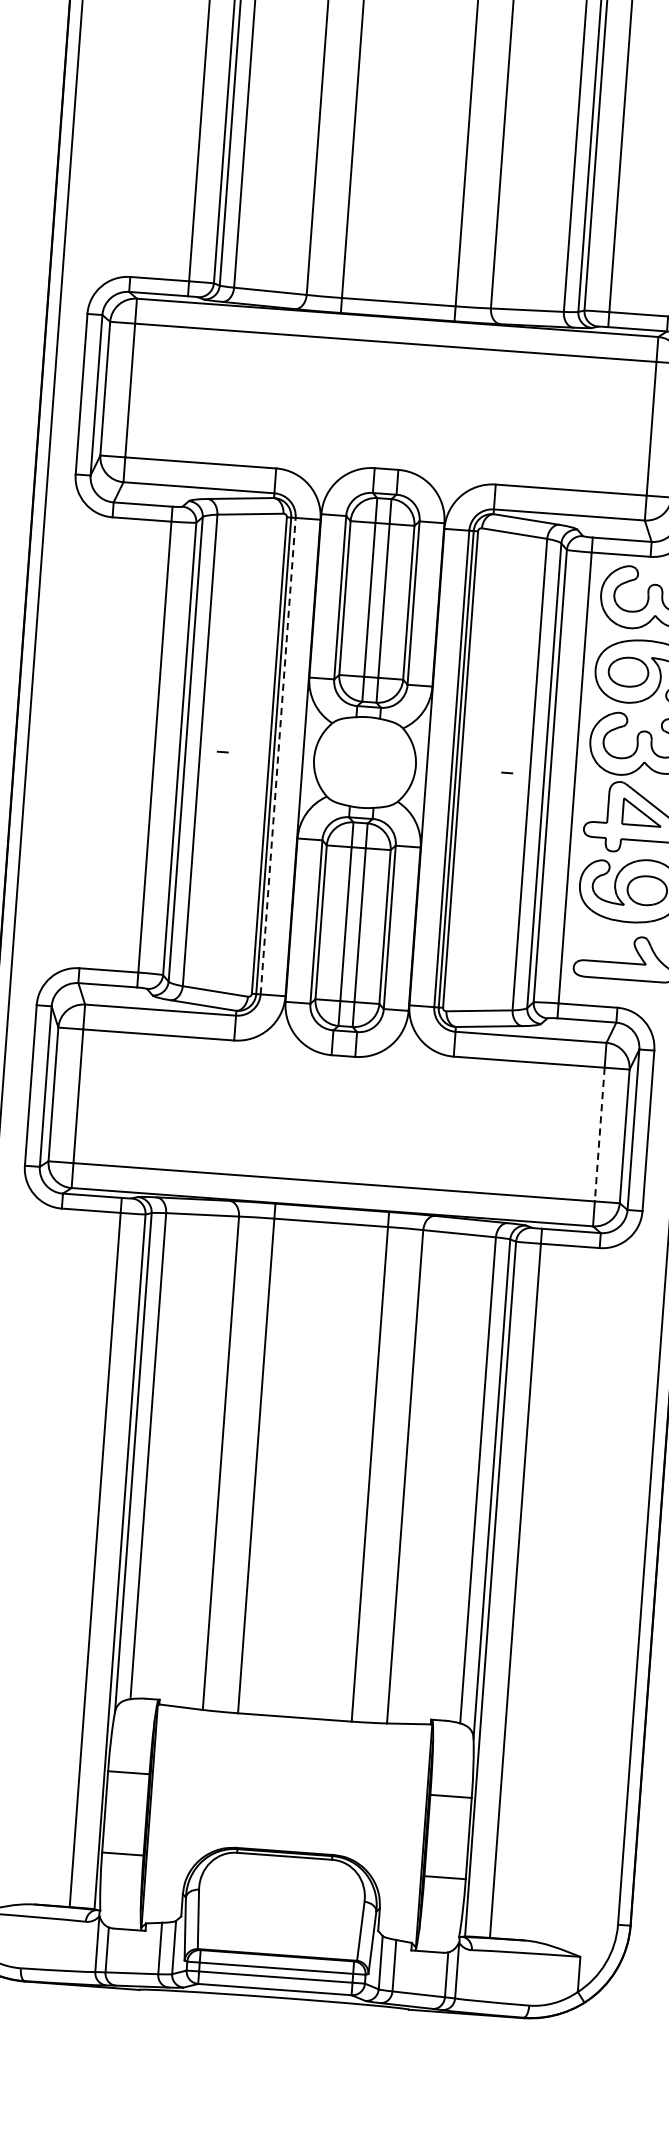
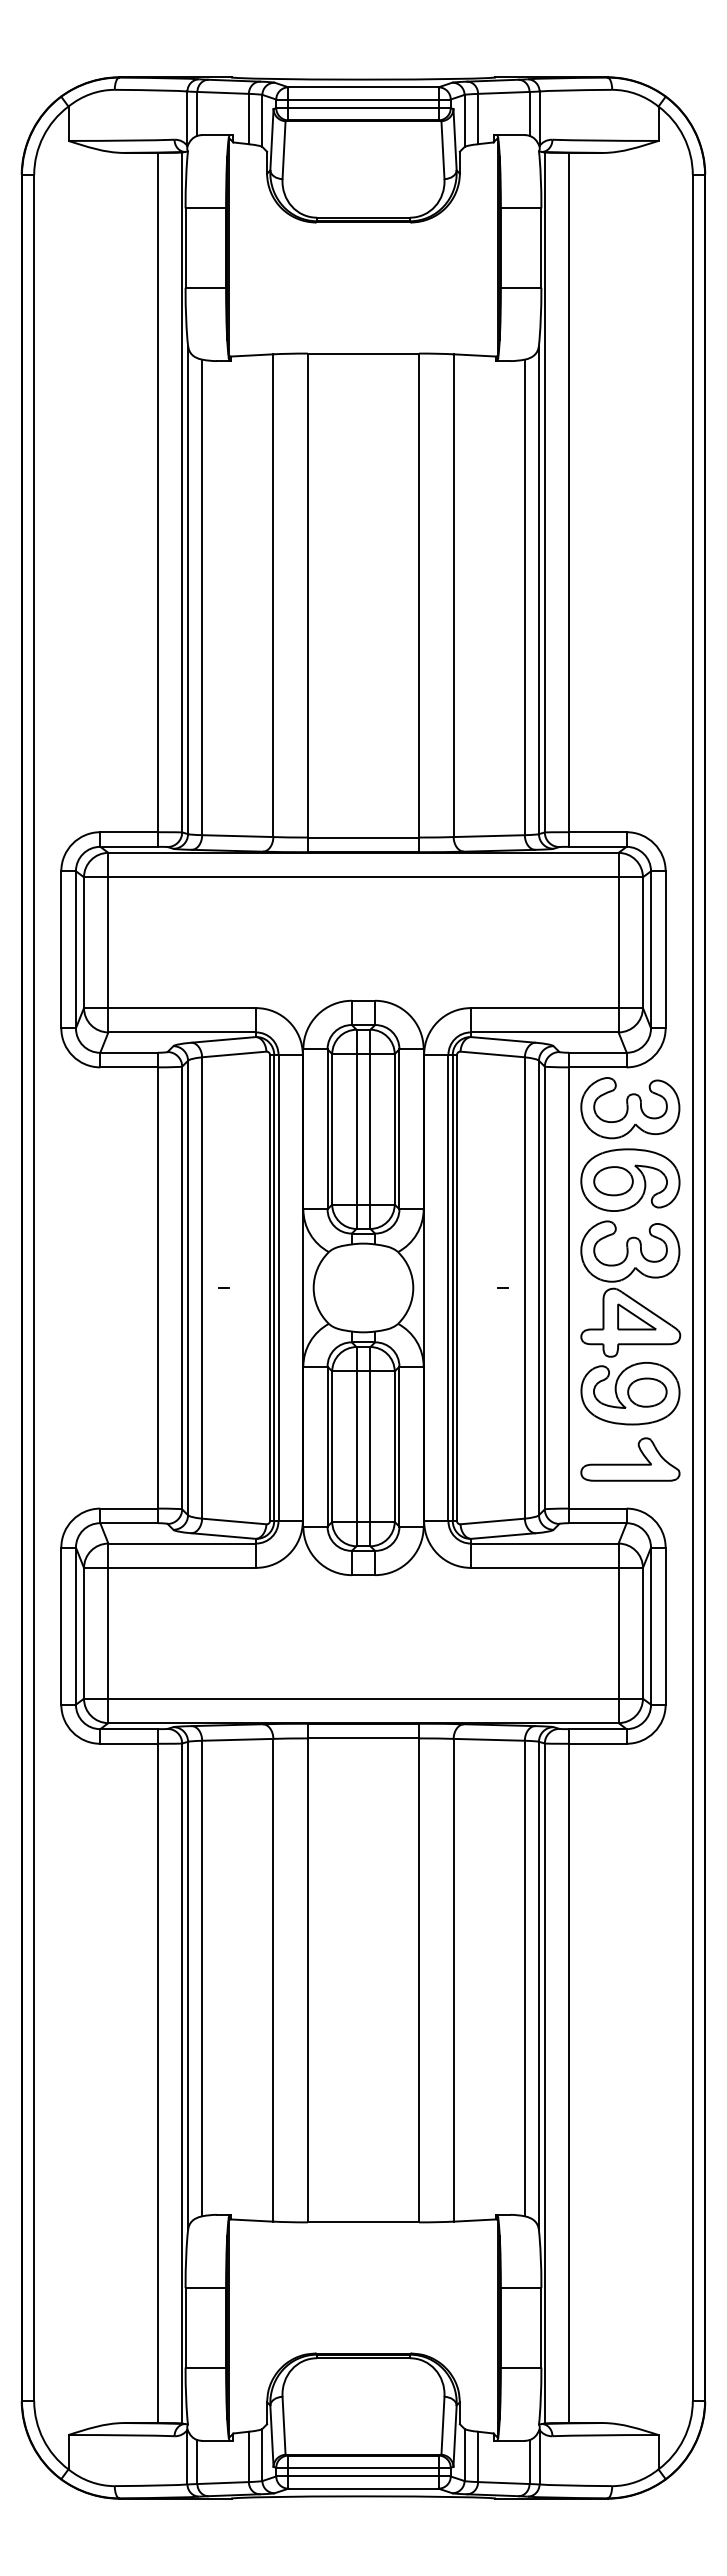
line: (278, 755) -> (278, 1287), dashed -> solid
line: (599, 1134) -> (618, 1633), dashed -> solid

